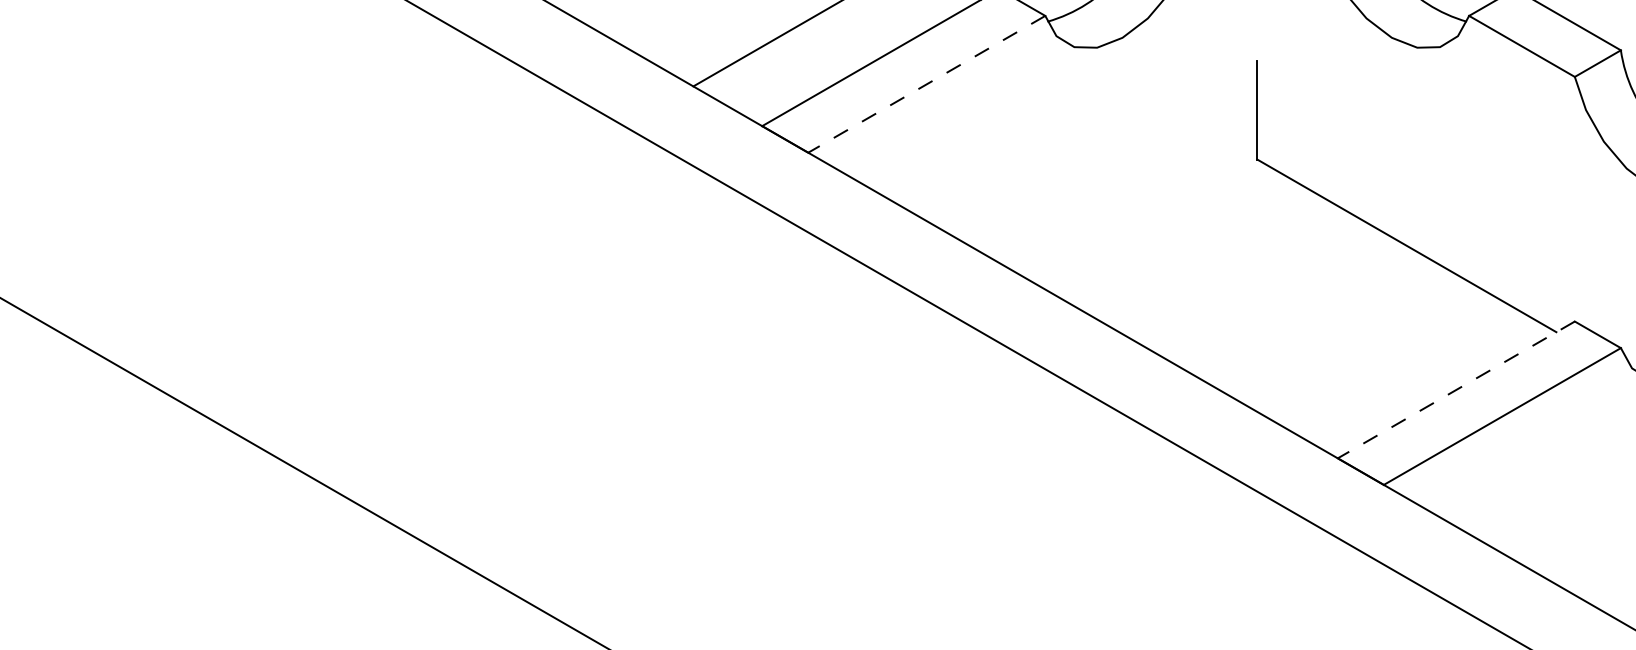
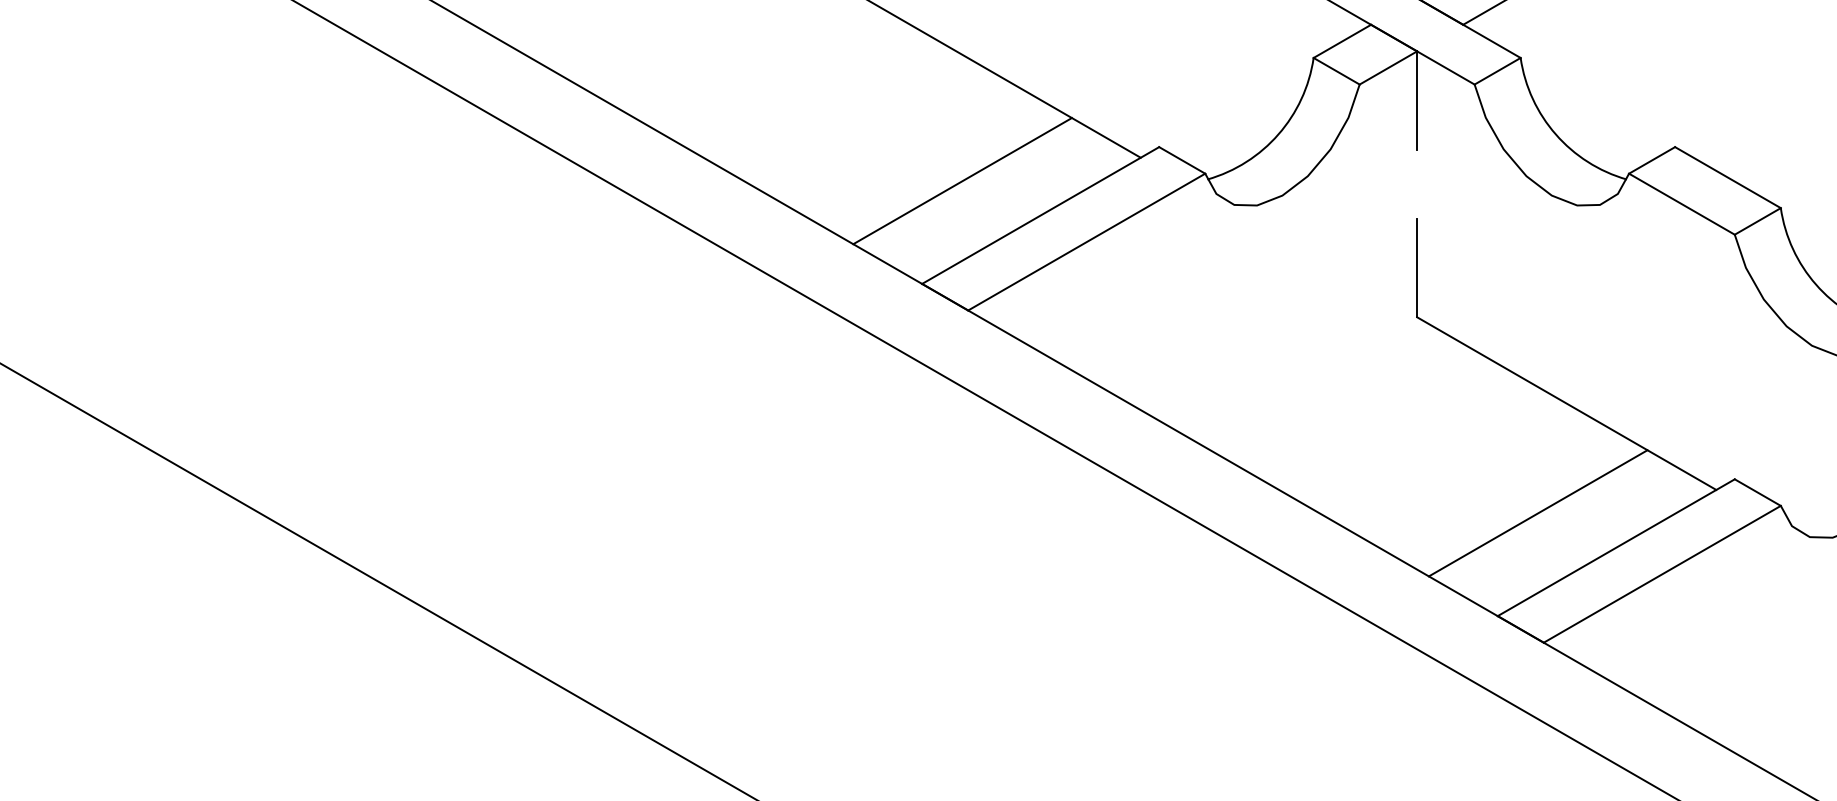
line: (926, 84) -> (1086, 242), dashed -> solid
line: (1377, 355) -> (1537, 513), added
line: (1456, 389) -> (1616, 547), dashed -> solid

